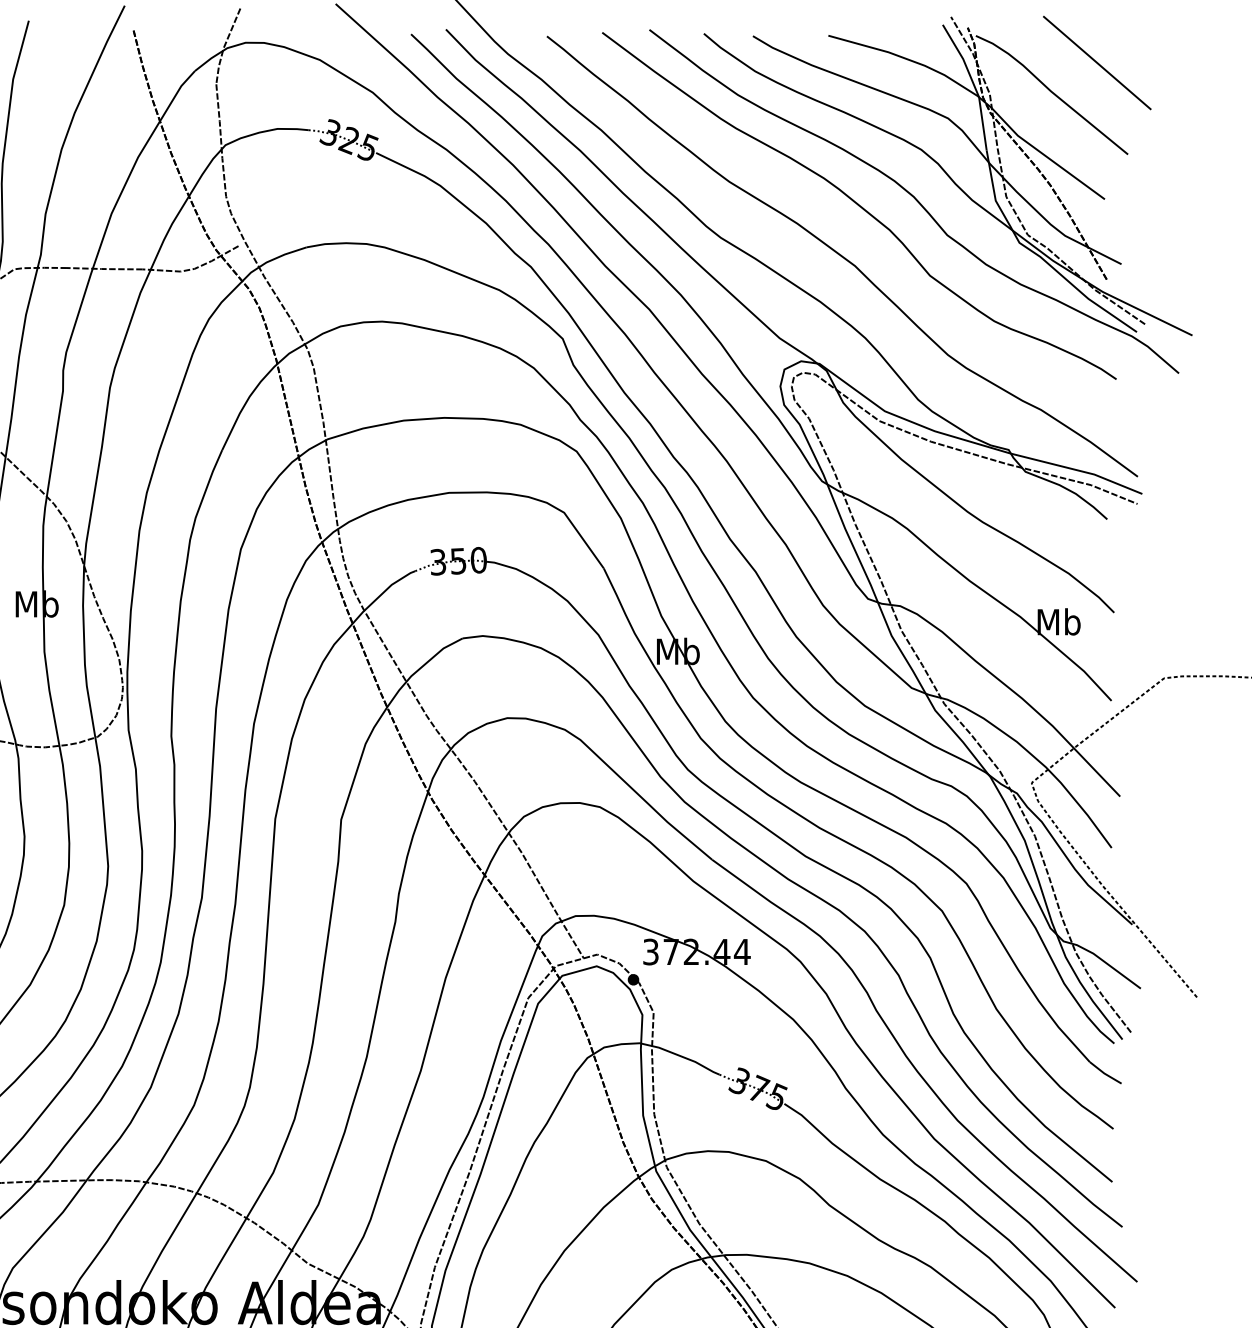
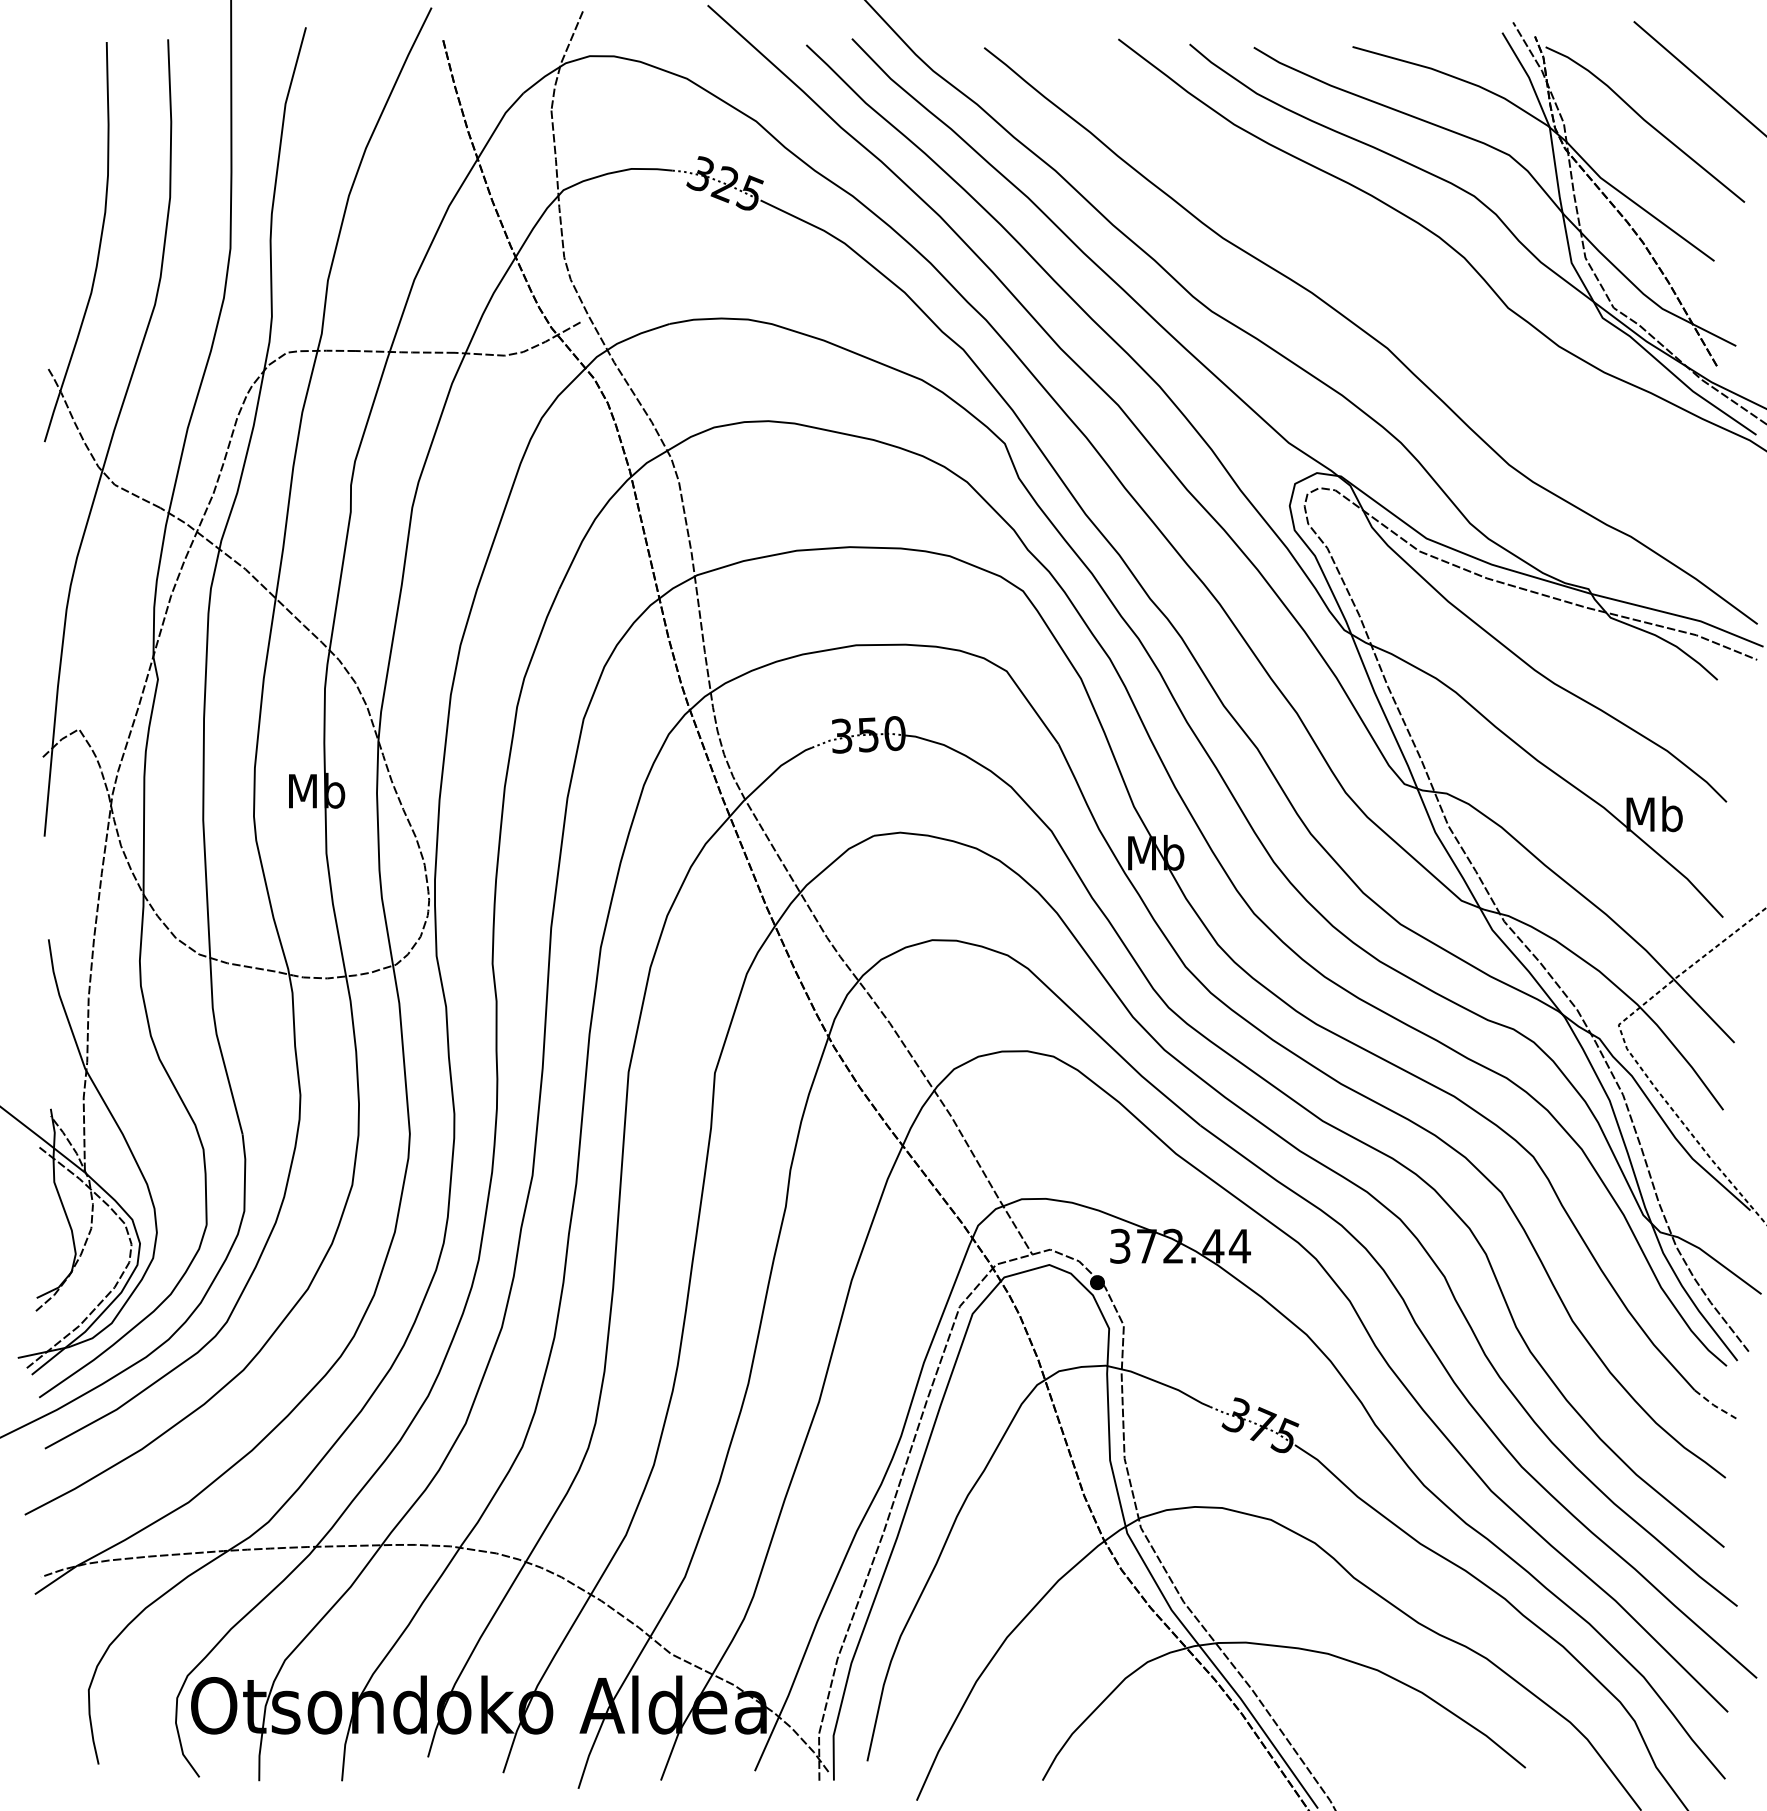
curve: (858, 205) -> (1392, 269), removed
line: (1104, 1073) -> (1714, 1405), solid -> dashed

